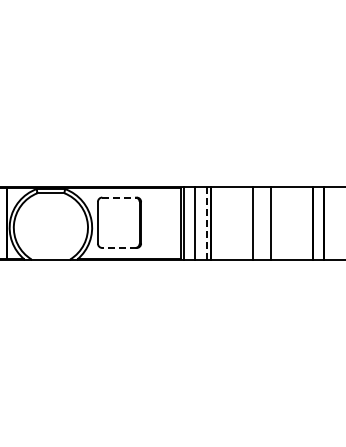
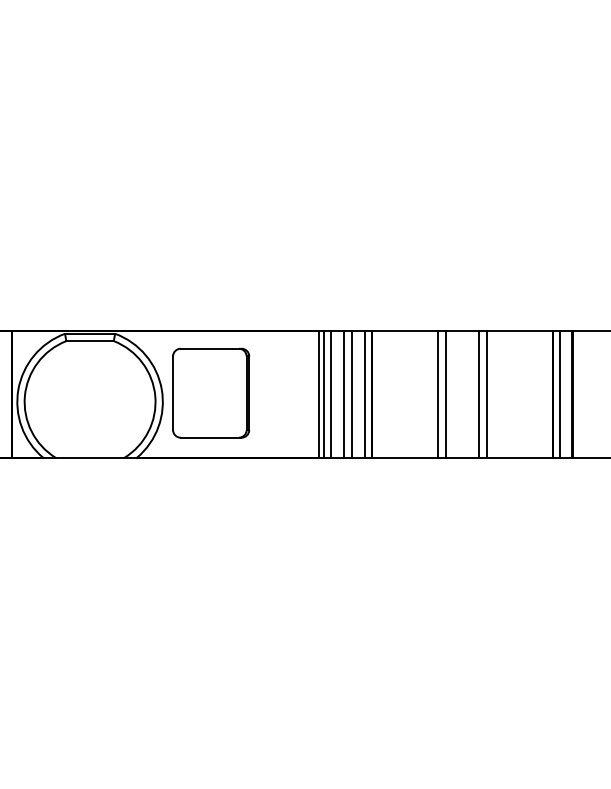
line: (119, 197) -> (211, 348), dashed -> solid
line: (187, 223) -> (331, 394), added
line: (199, 223) -> (352, 394), added
line: (206, 223) -> (364, 394), dashed -> solid
line: (248, 223) -> (438, 394), added
line: (275, 223) -> (486, 394), added
line: (317, 223) -> (560, 394), added
line: (119, 247) -> (211, 436), dashed -> solid

